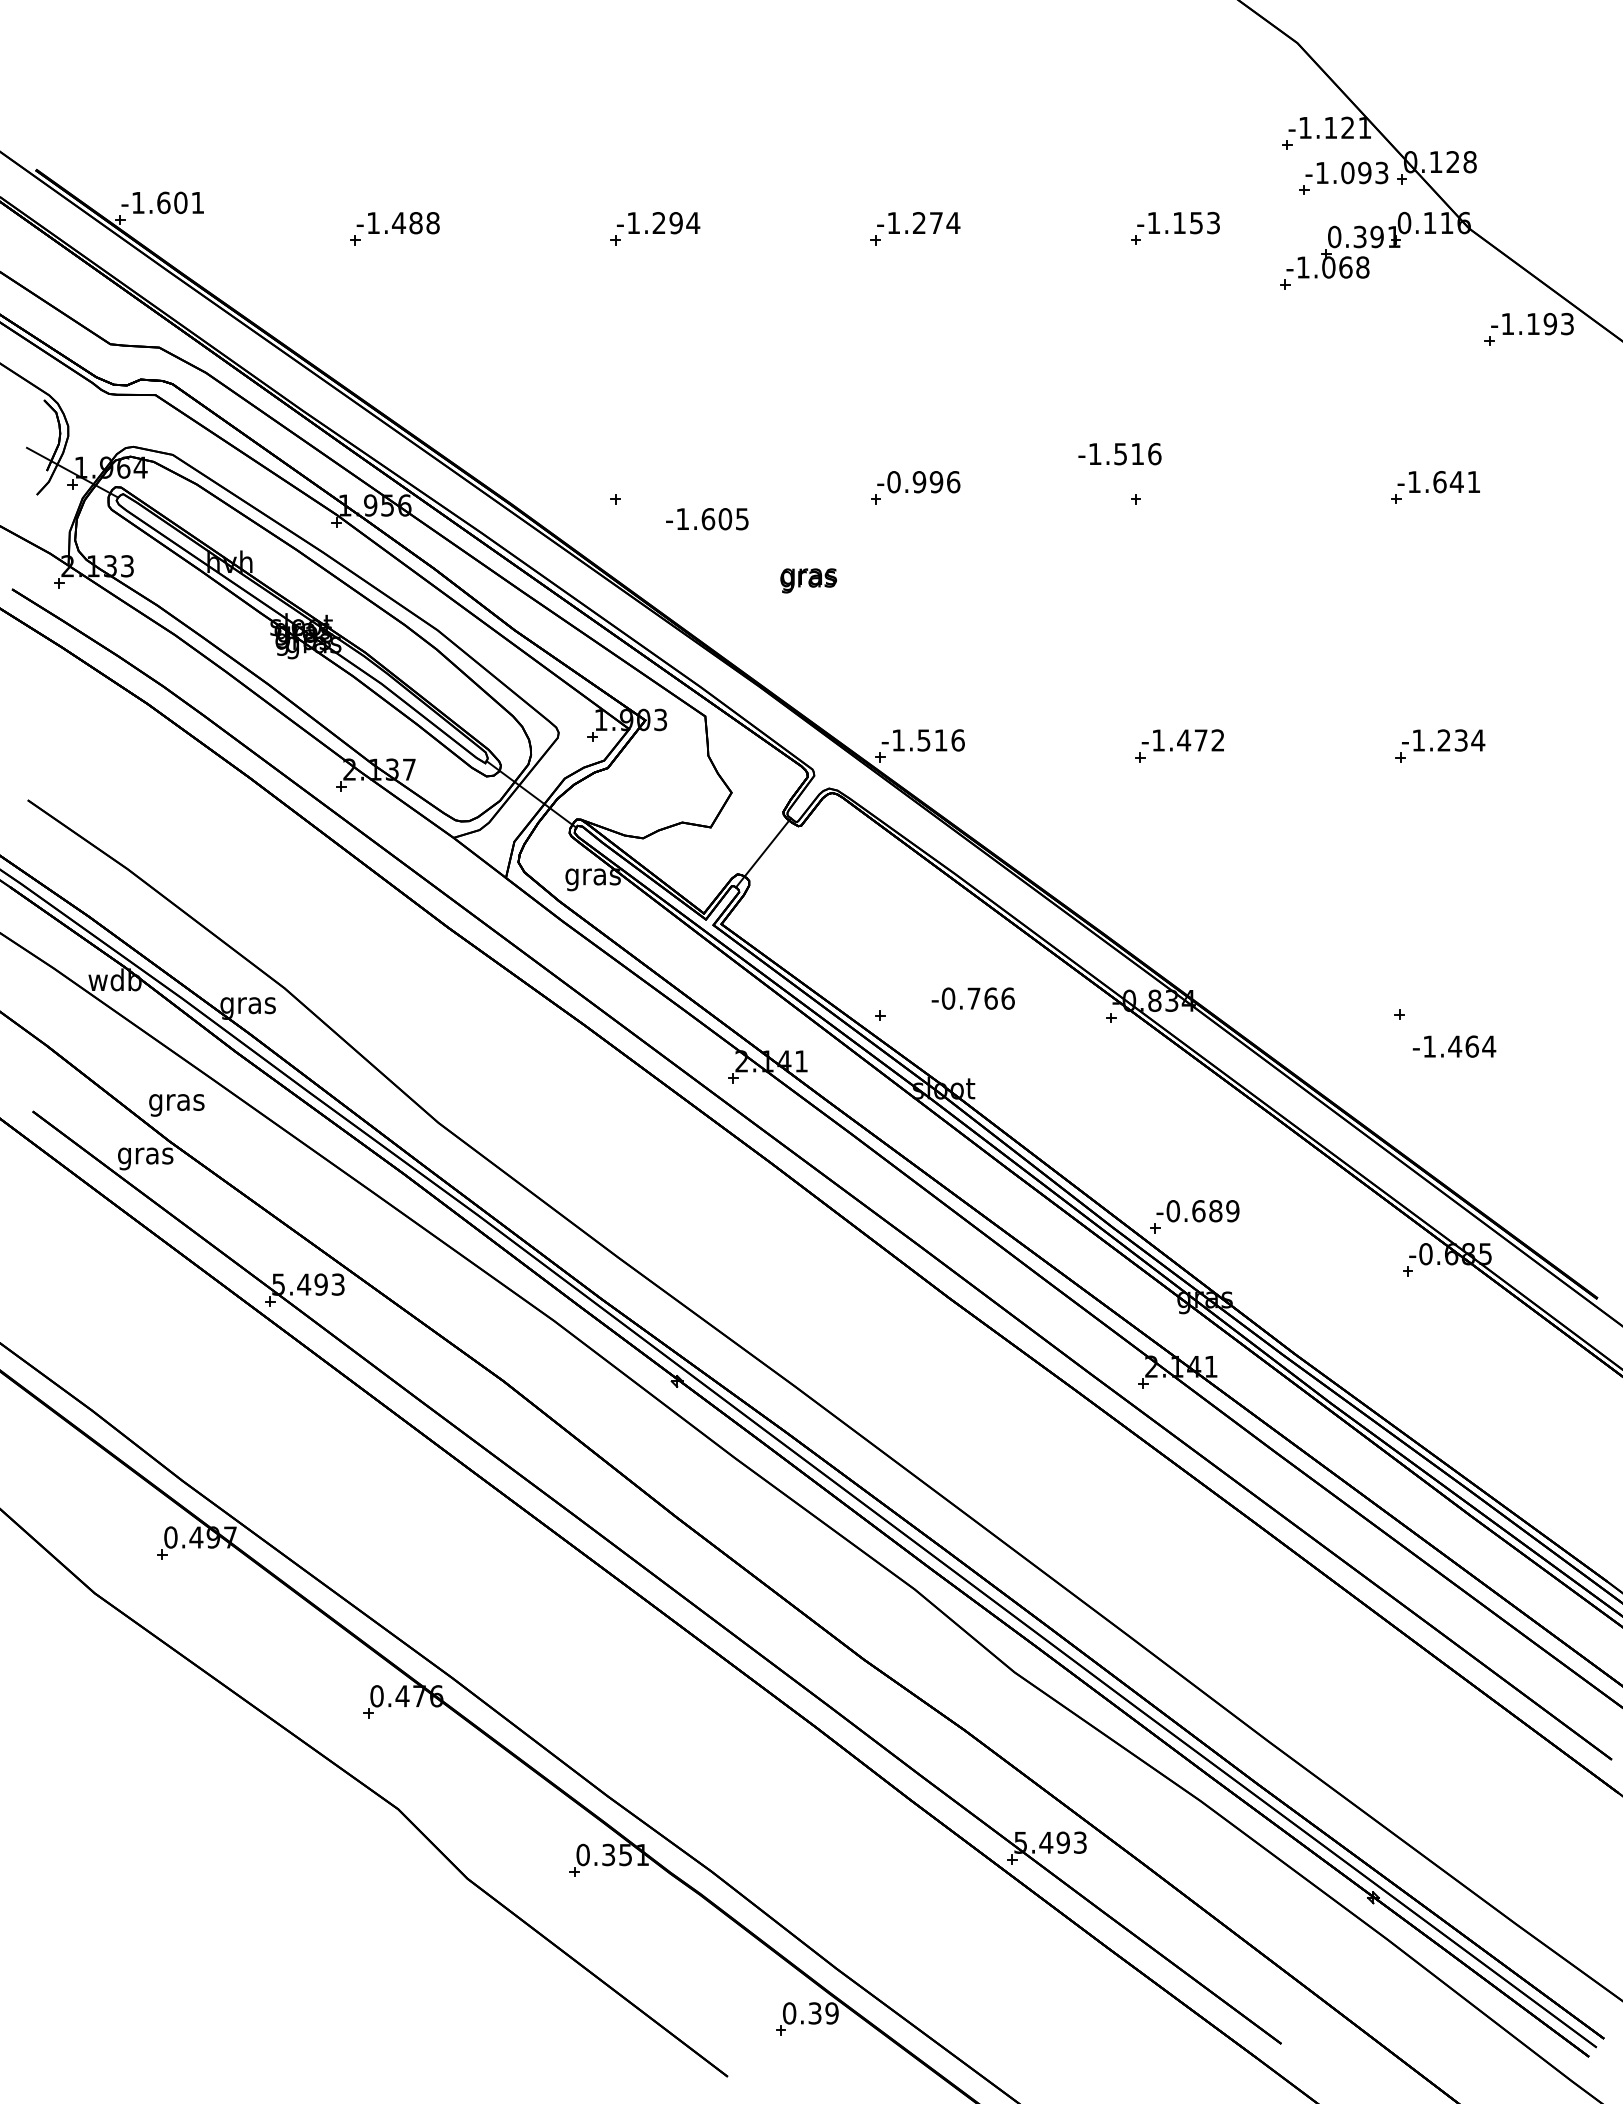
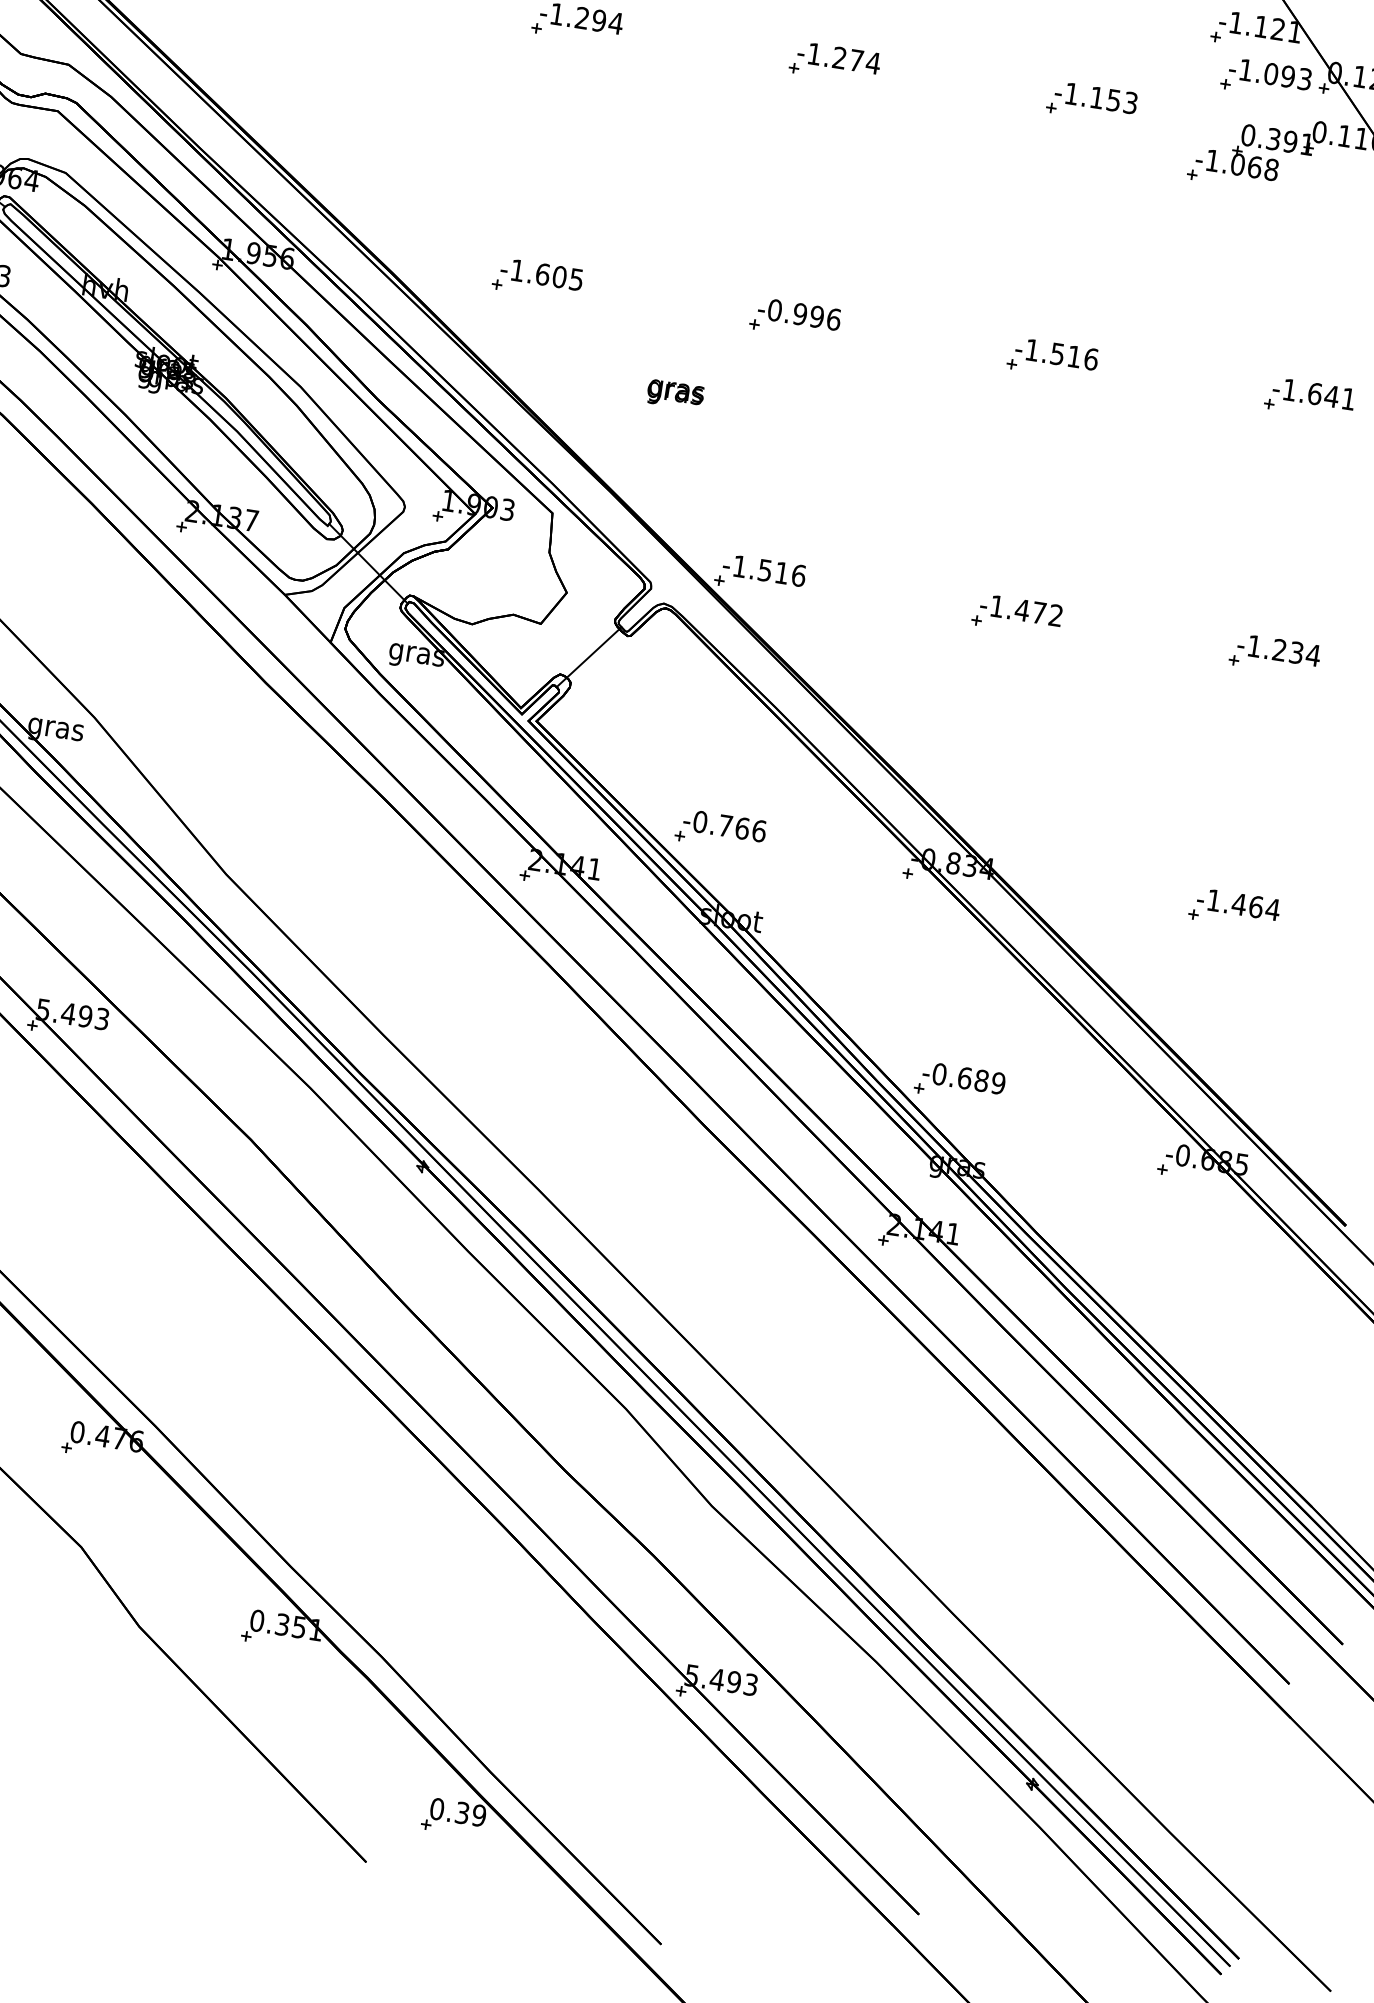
text: (1119, 454) -> (1056, 354), moved
text: (707, 519) -> (541, 274), moved
text: (972, 998) -> (724, 825), moved
text: (1454, 1046) -> (1238, 904), moved

